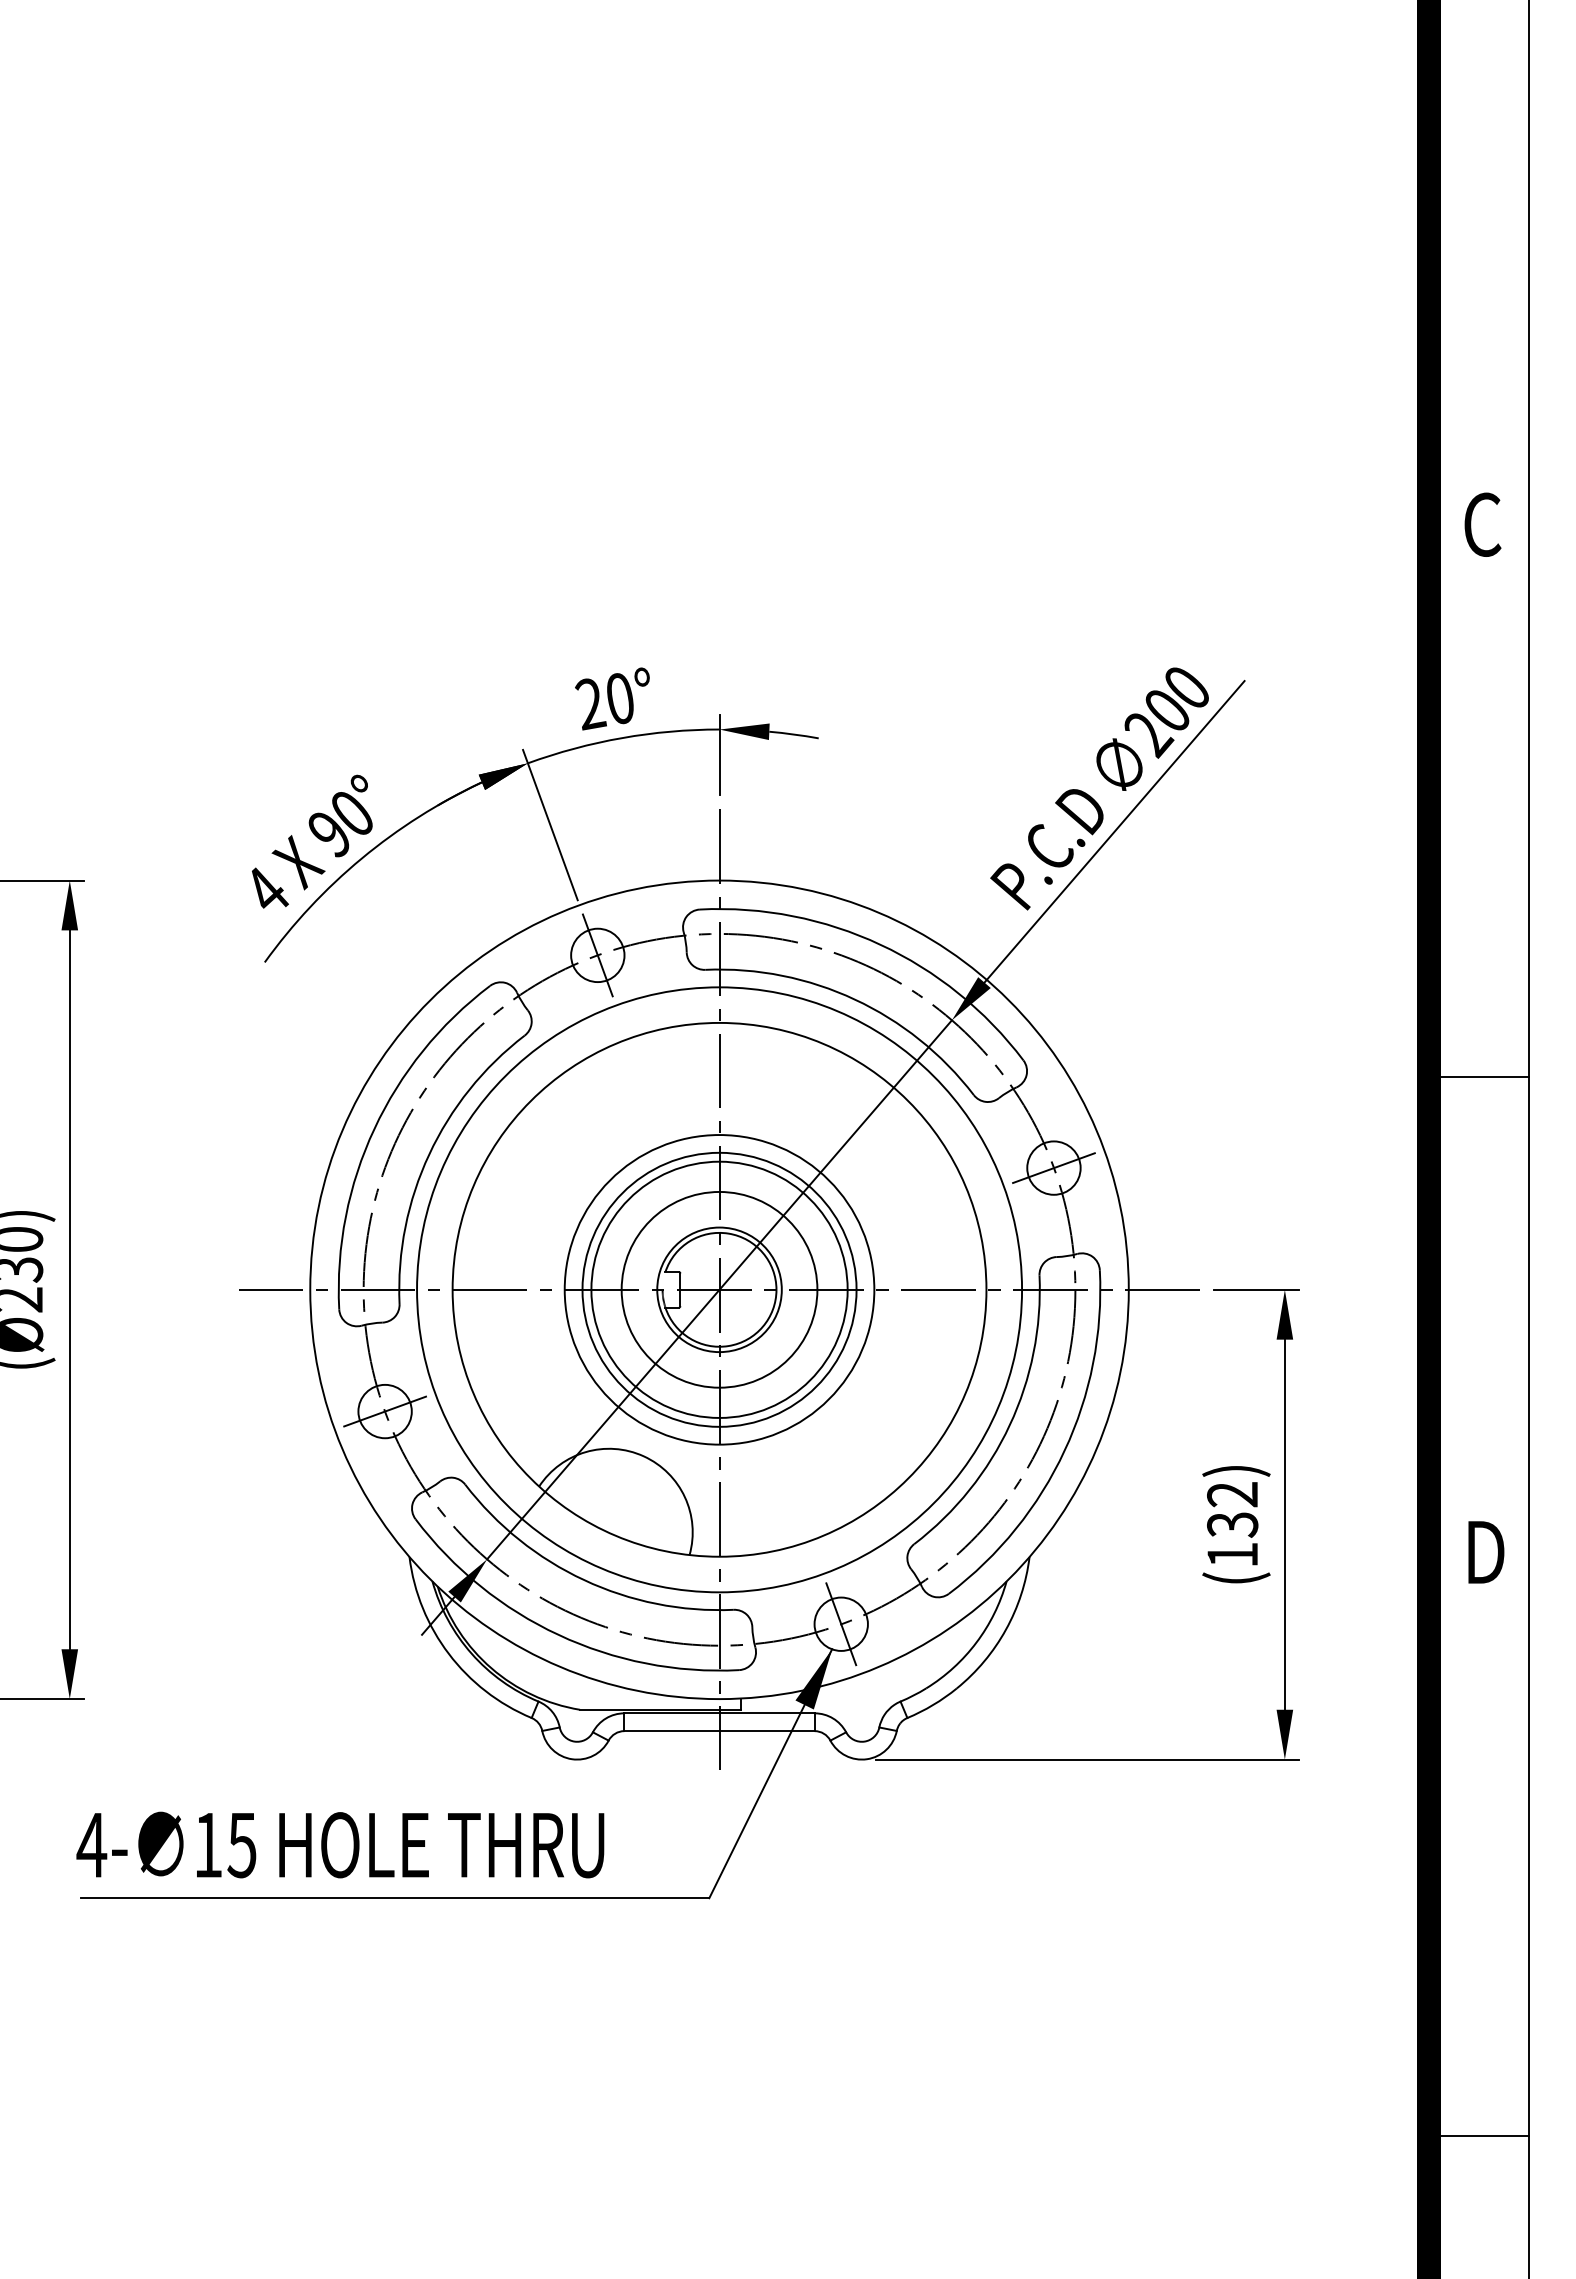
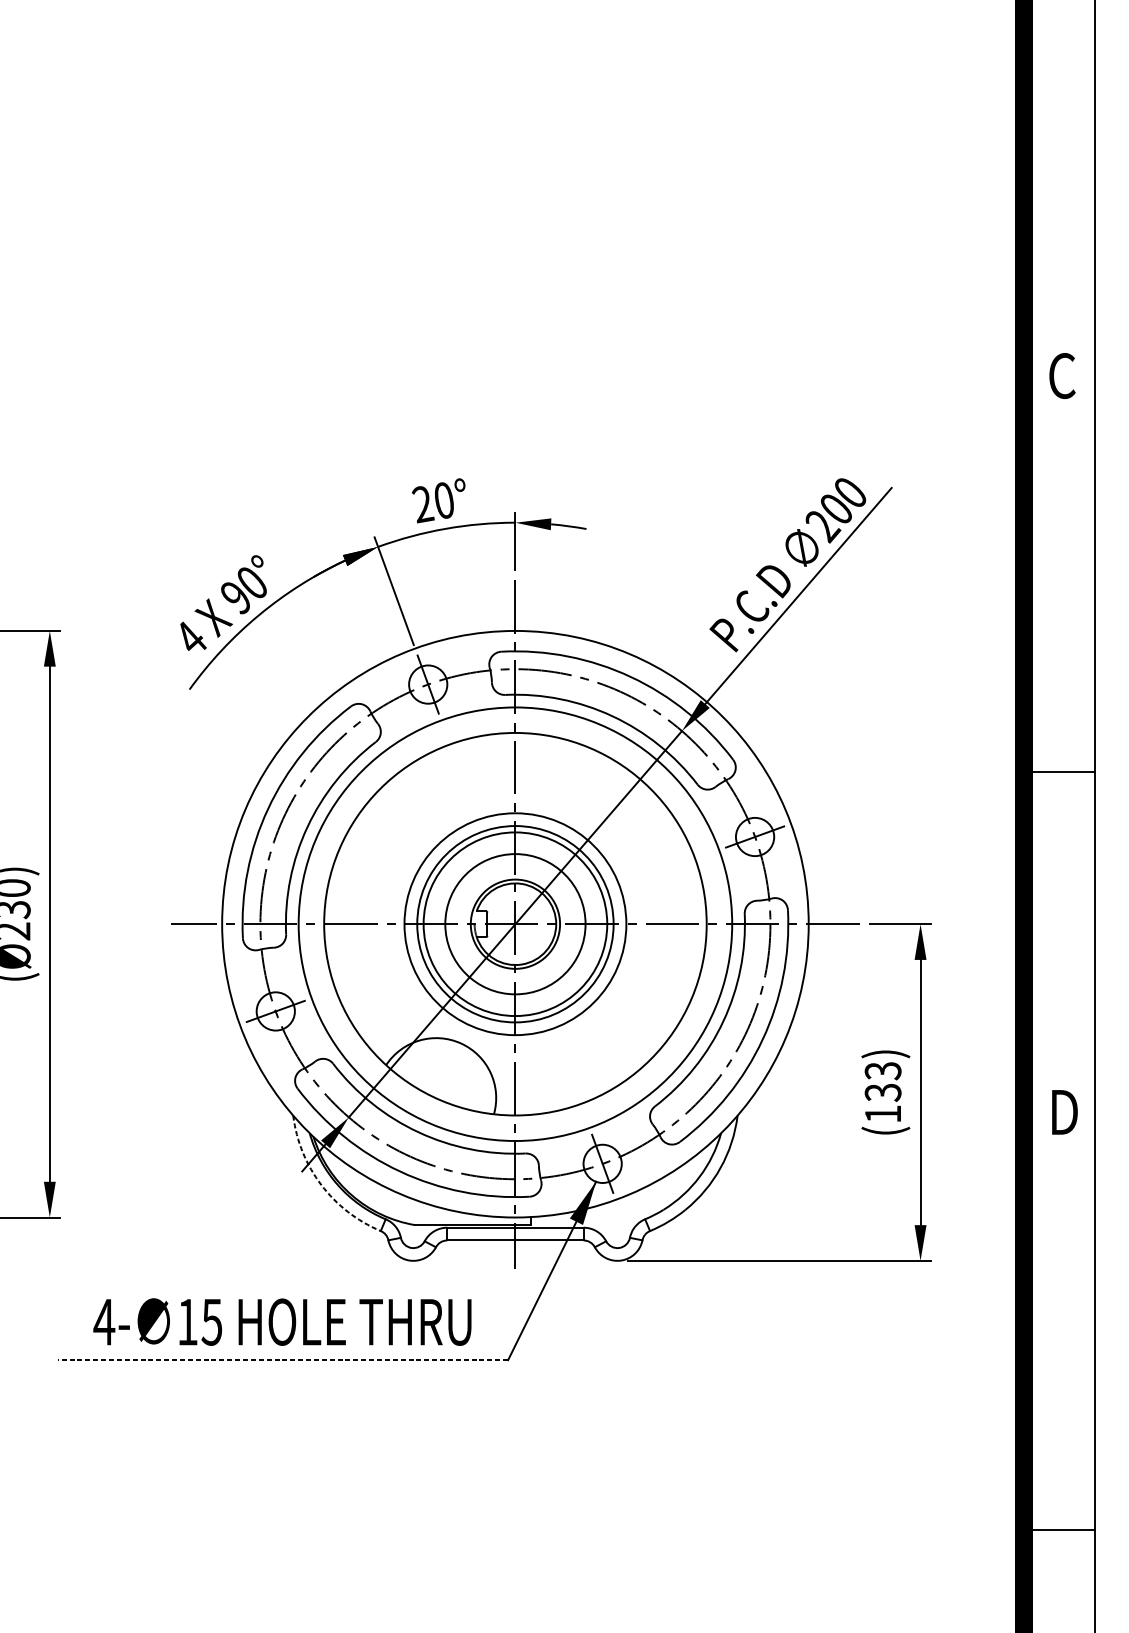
text: (1232, 1494) -> (883, 1070), (132) -> (133)
arc: (448, 1653) -> (321, 1184), solid -> dashed
text: (340, 1844) -> (282, 1321), moved
line: (394, 1898) -> (282, 1360), solid -> dashed

